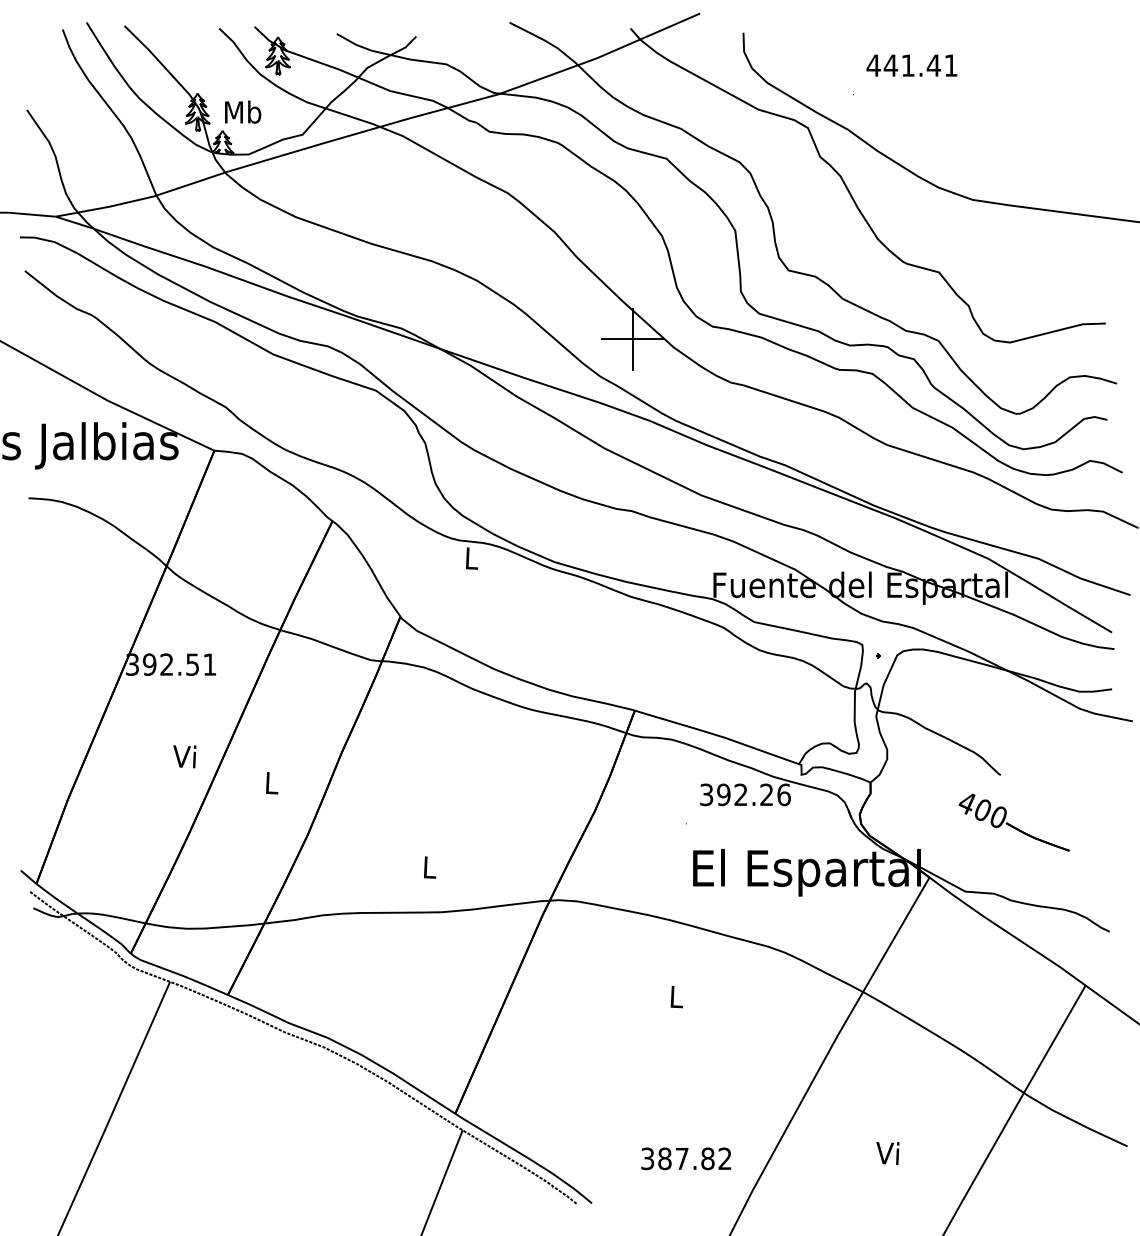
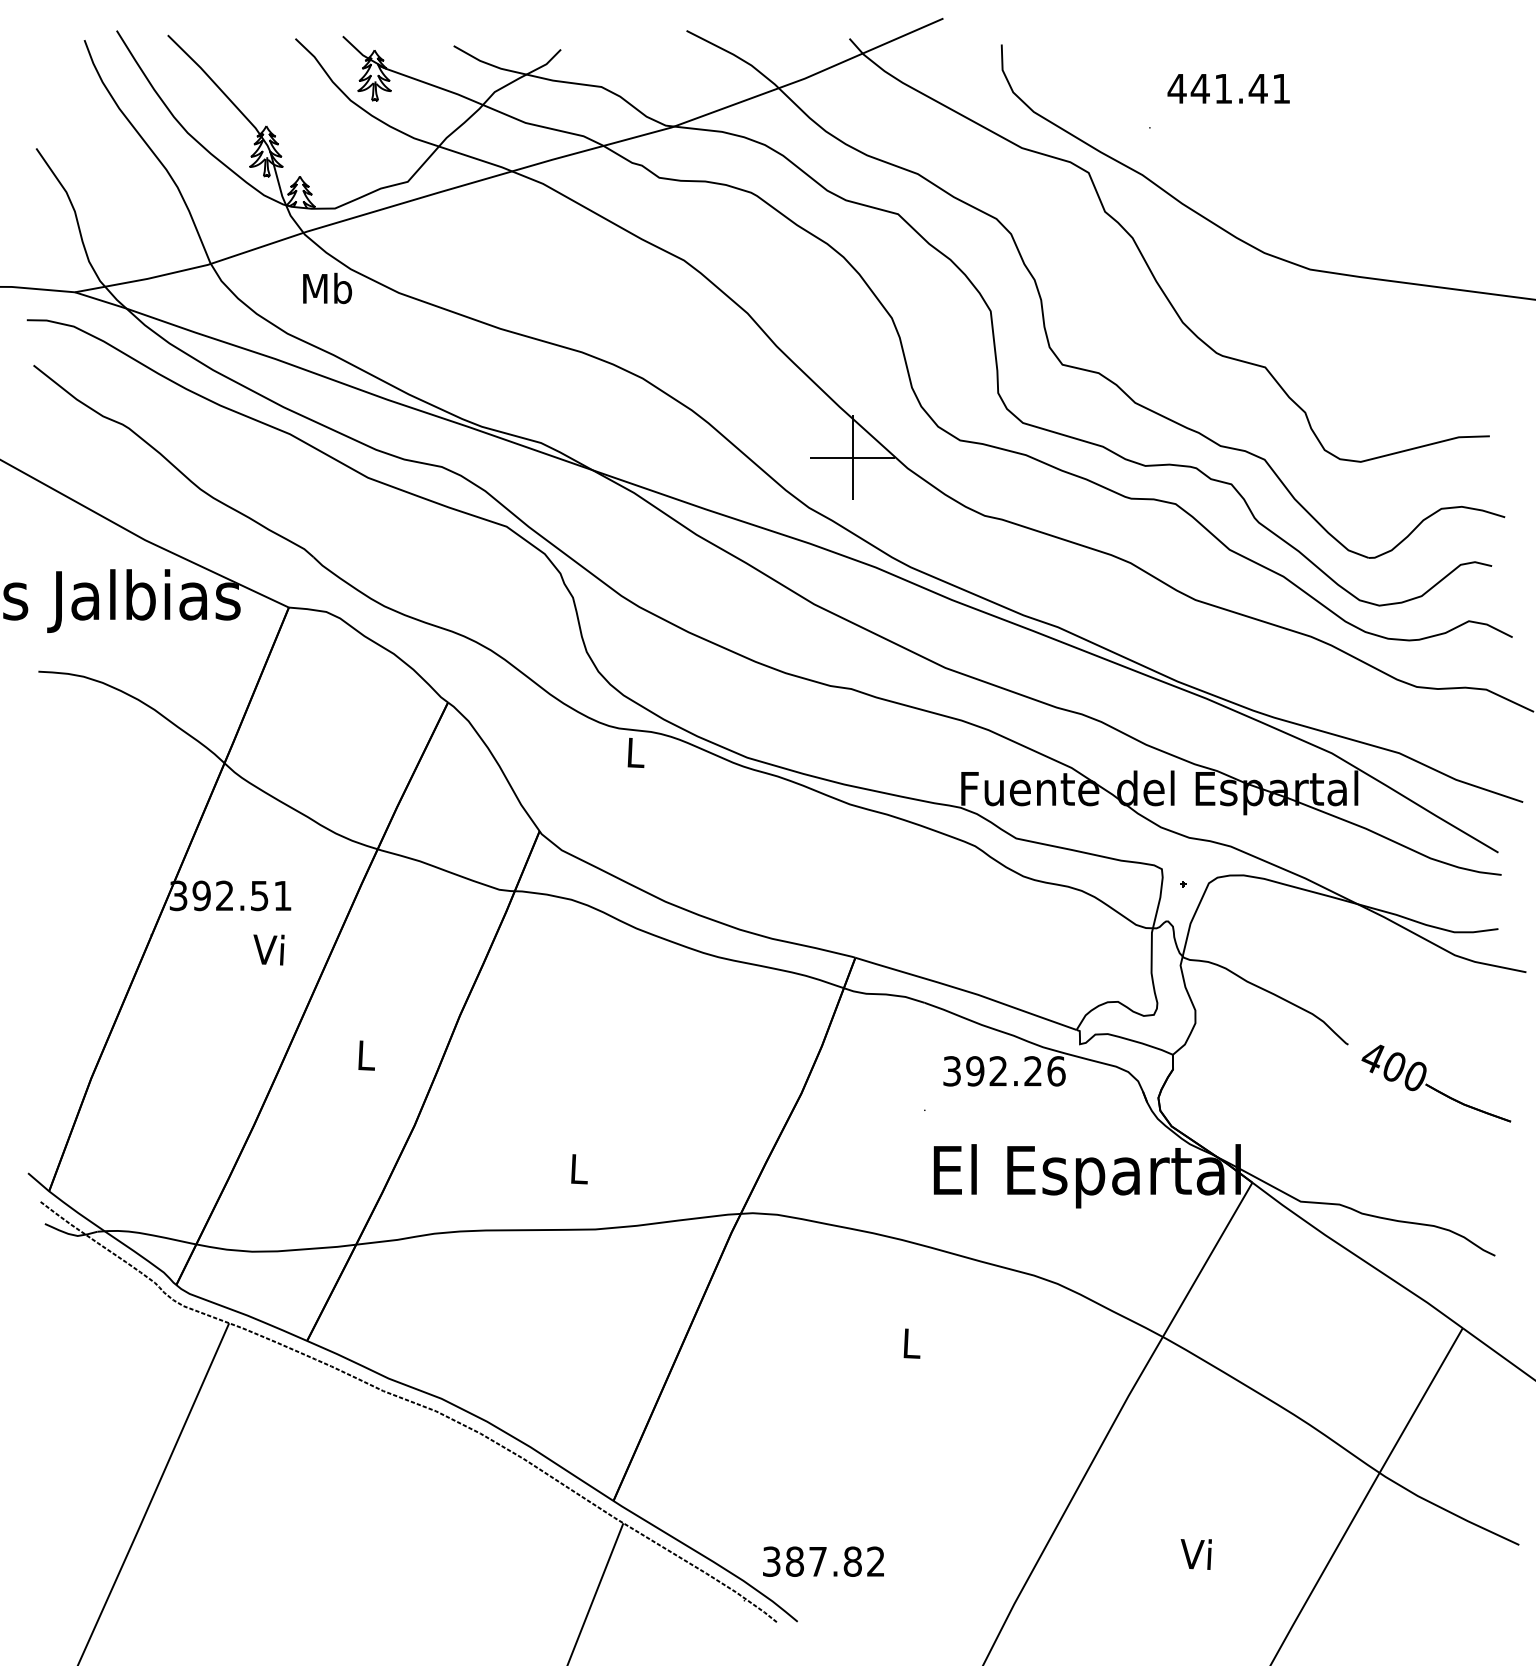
text: (243, 112) -> (327, 288), moved
text: (184, 756) -> (268, 949), moved
part: (1014, 822) -> (1436, 1083), moved
text: (686, 1158) -> (823, 1561), moved

